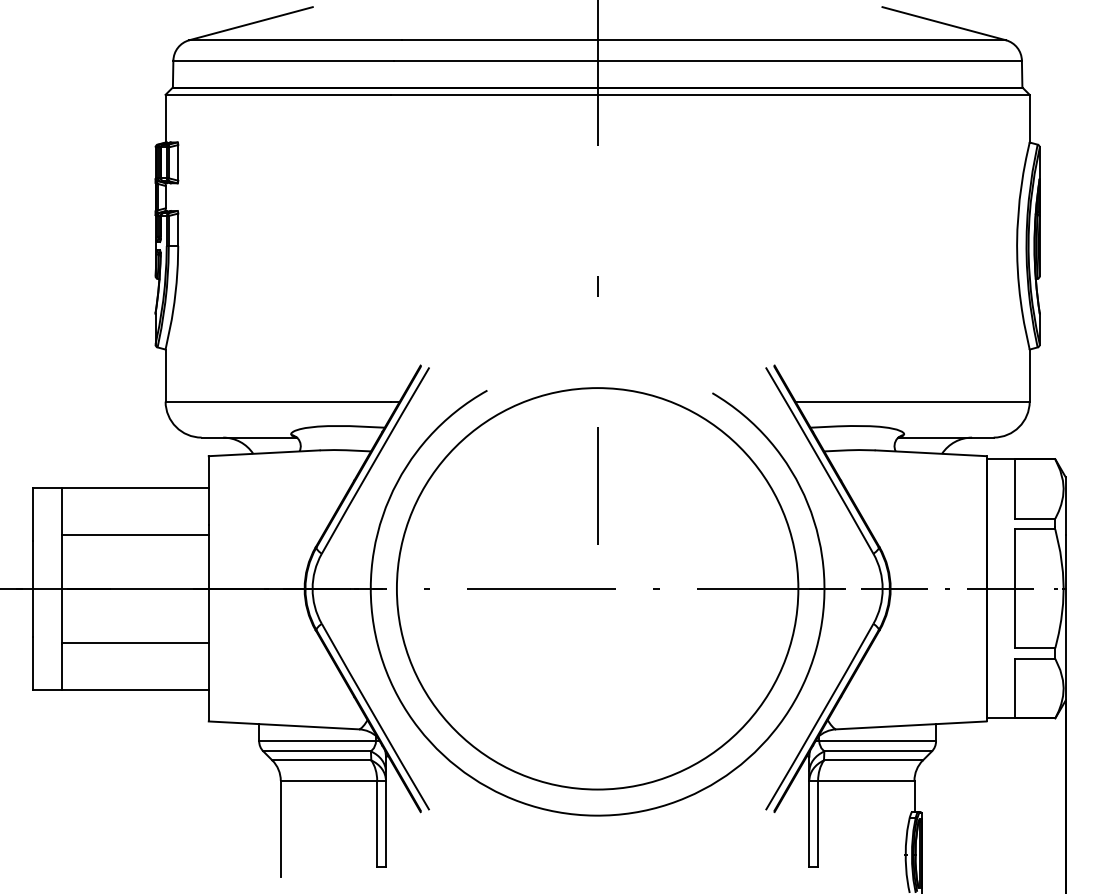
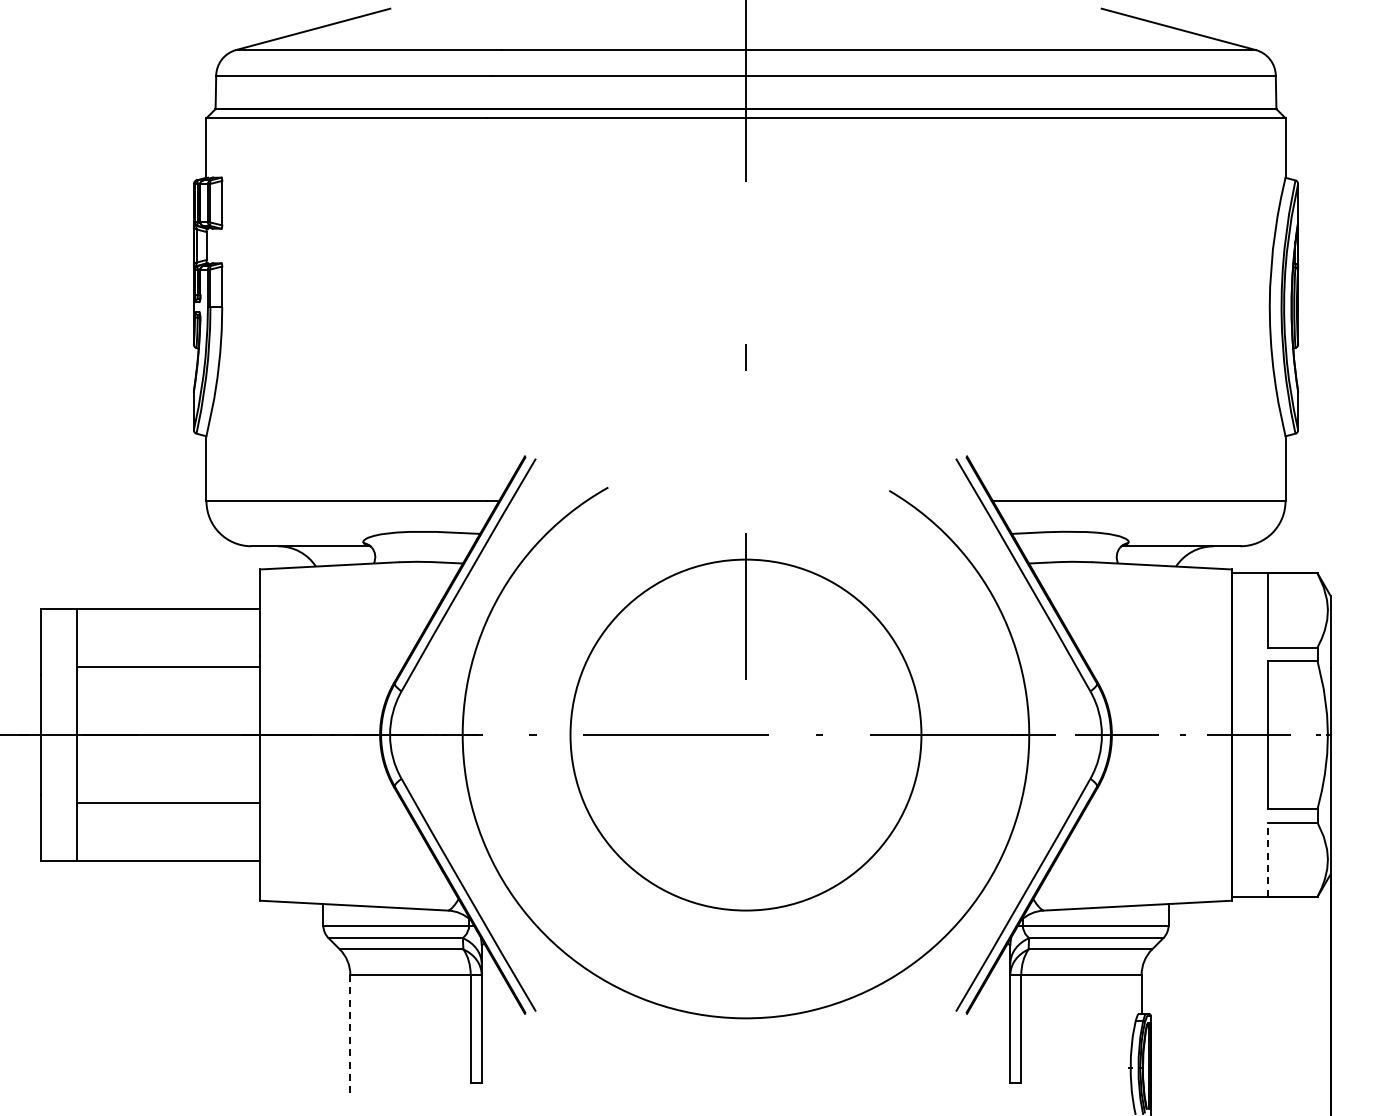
circle: (597, 588) -> (745, 734), size x0.7
line: (1015, 688) -> (1267, 859), solid -> dashed
line: (280, 829) -> (350, 1035), solid -> dashed

